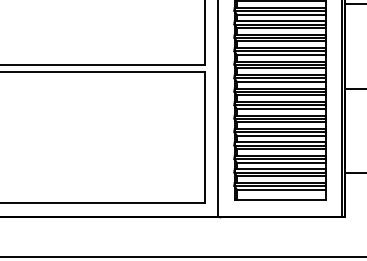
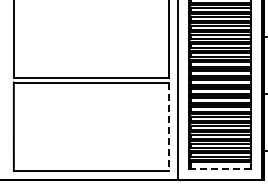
line: (205, 138) -> (169, 127), solid -> dashed
line: (280, 199) -> (220, 168), solid -> dashed

